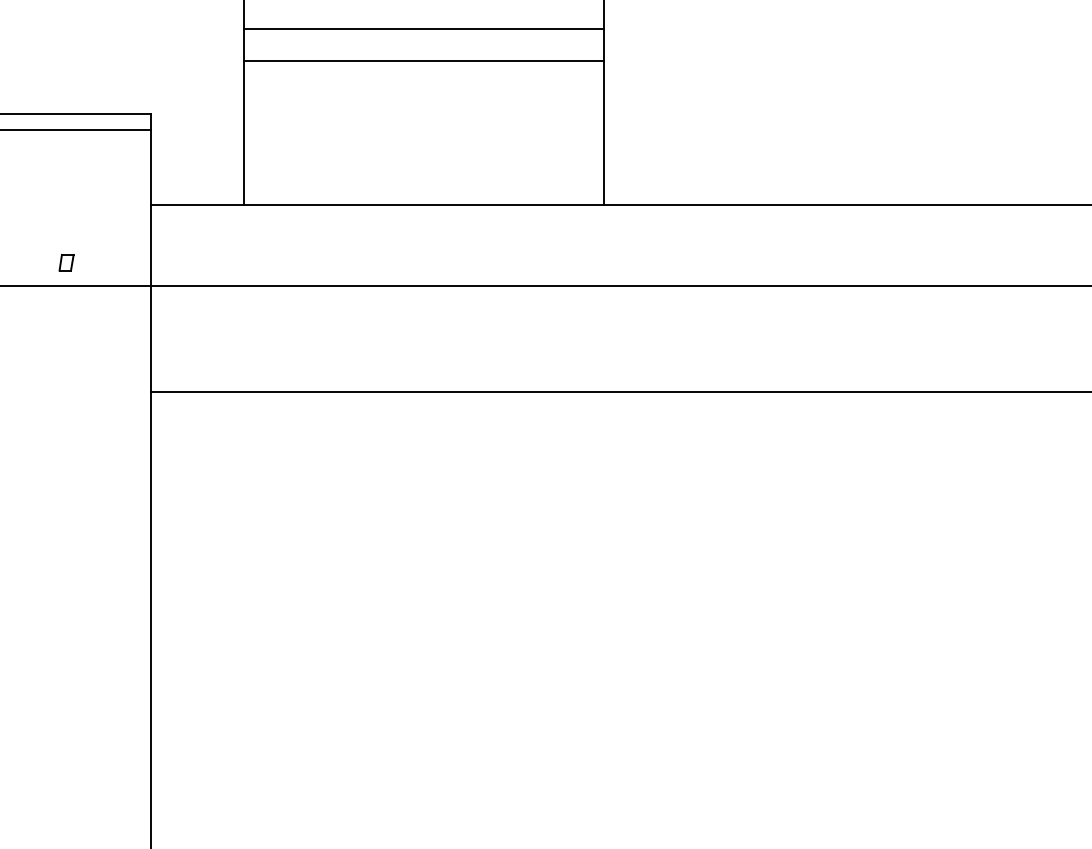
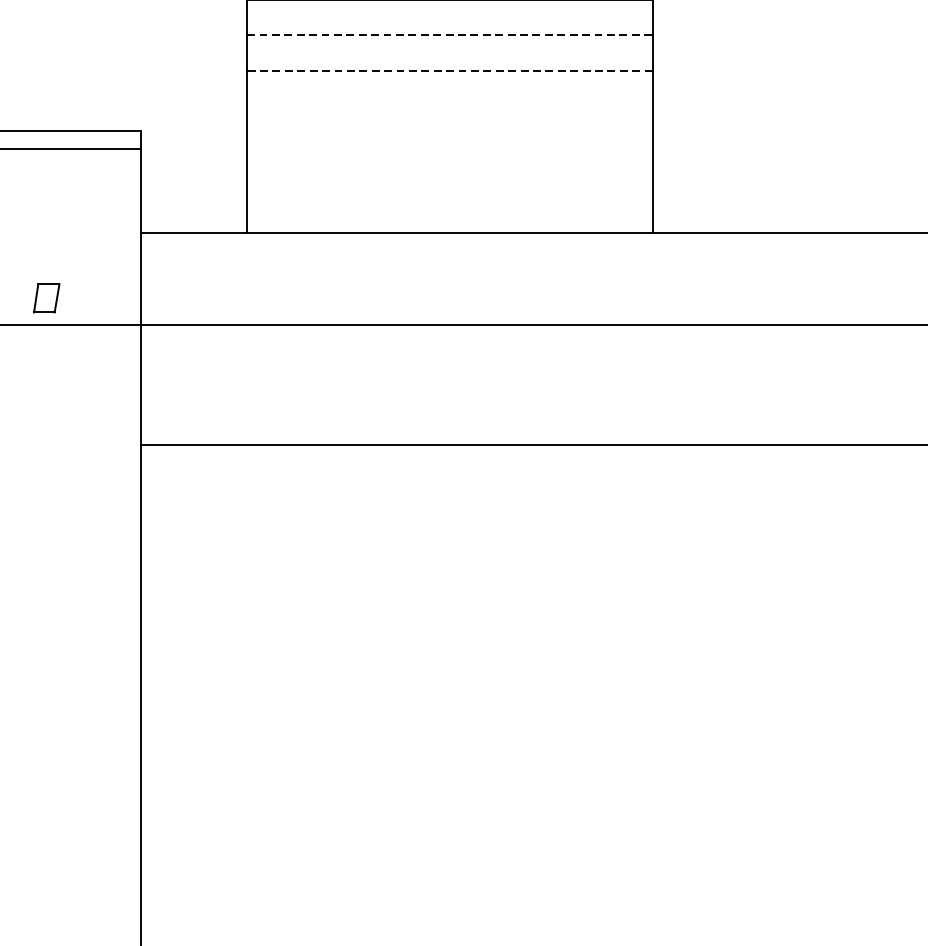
line: (424, 28) -> (450, 34), solid -> dashed
line: (424, 61) -> (450, 71), solid -> dashed
part: (66, 262) -> (46, 298), size x1.6

